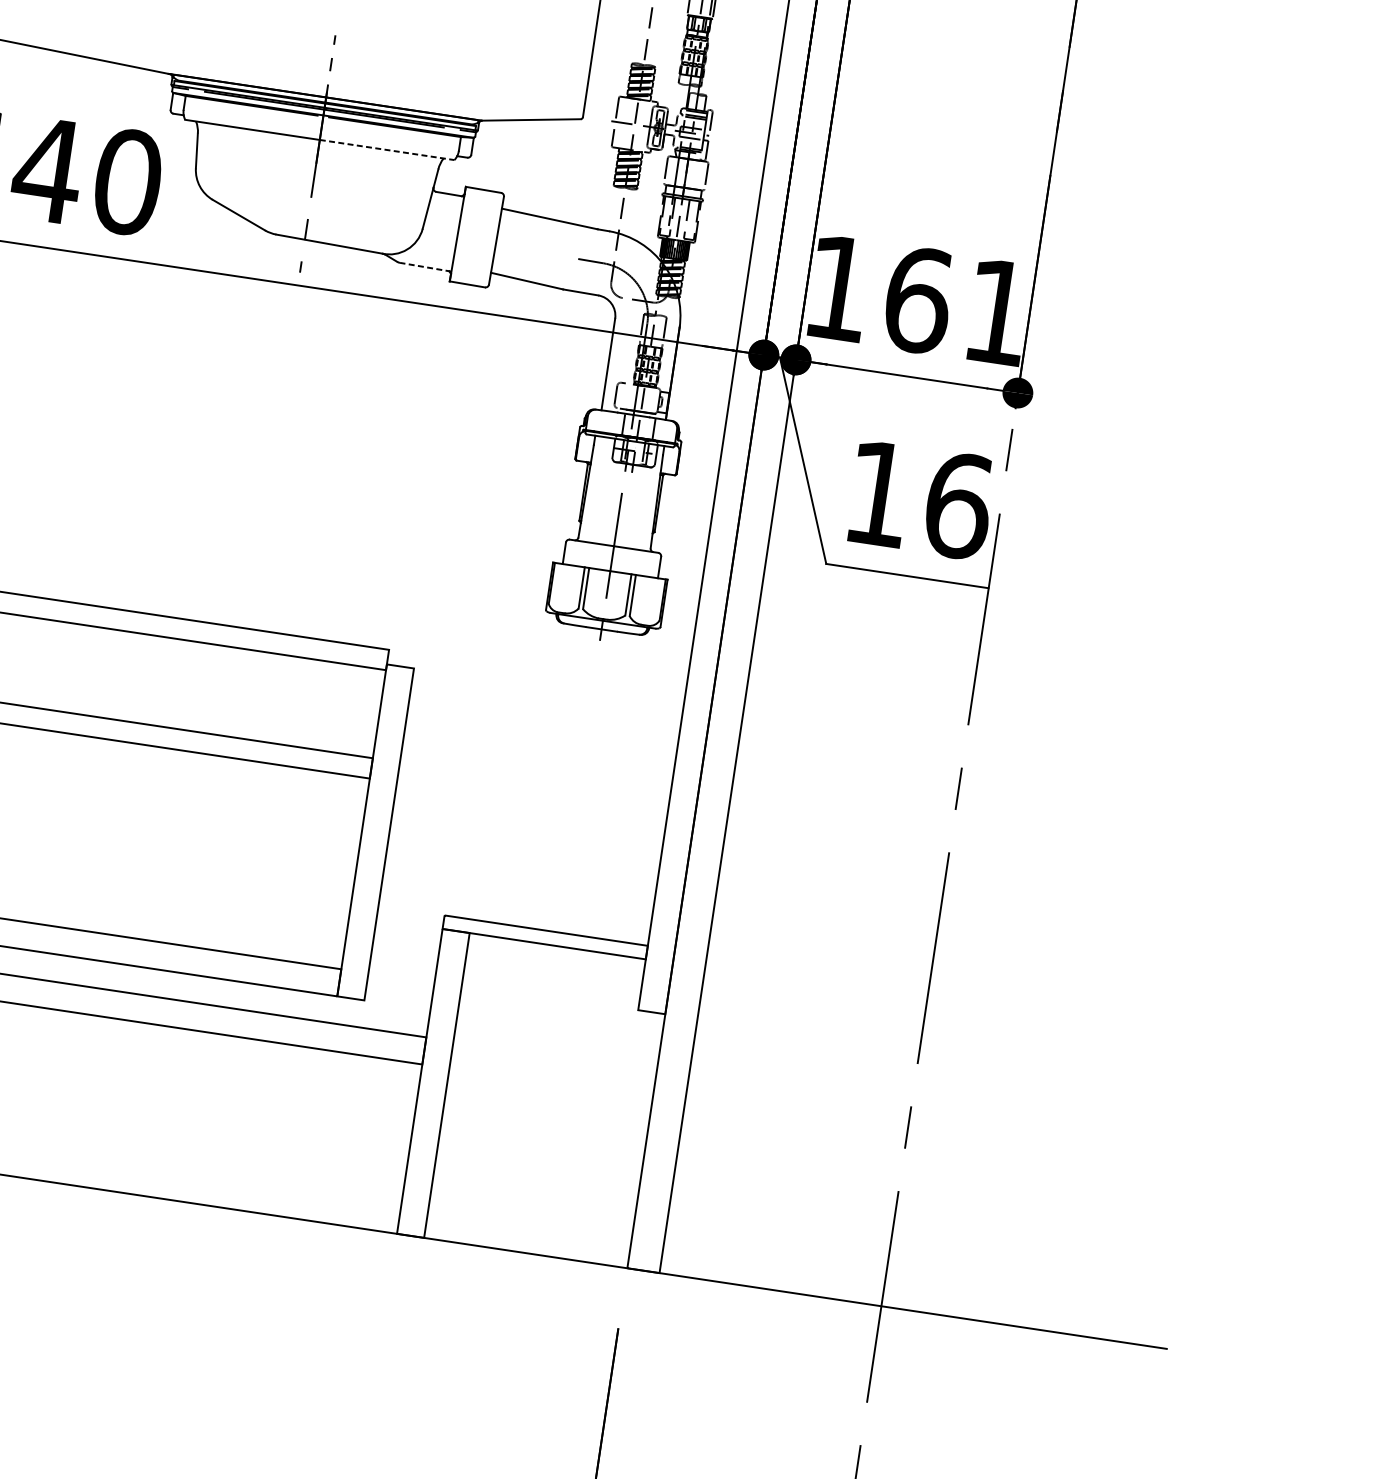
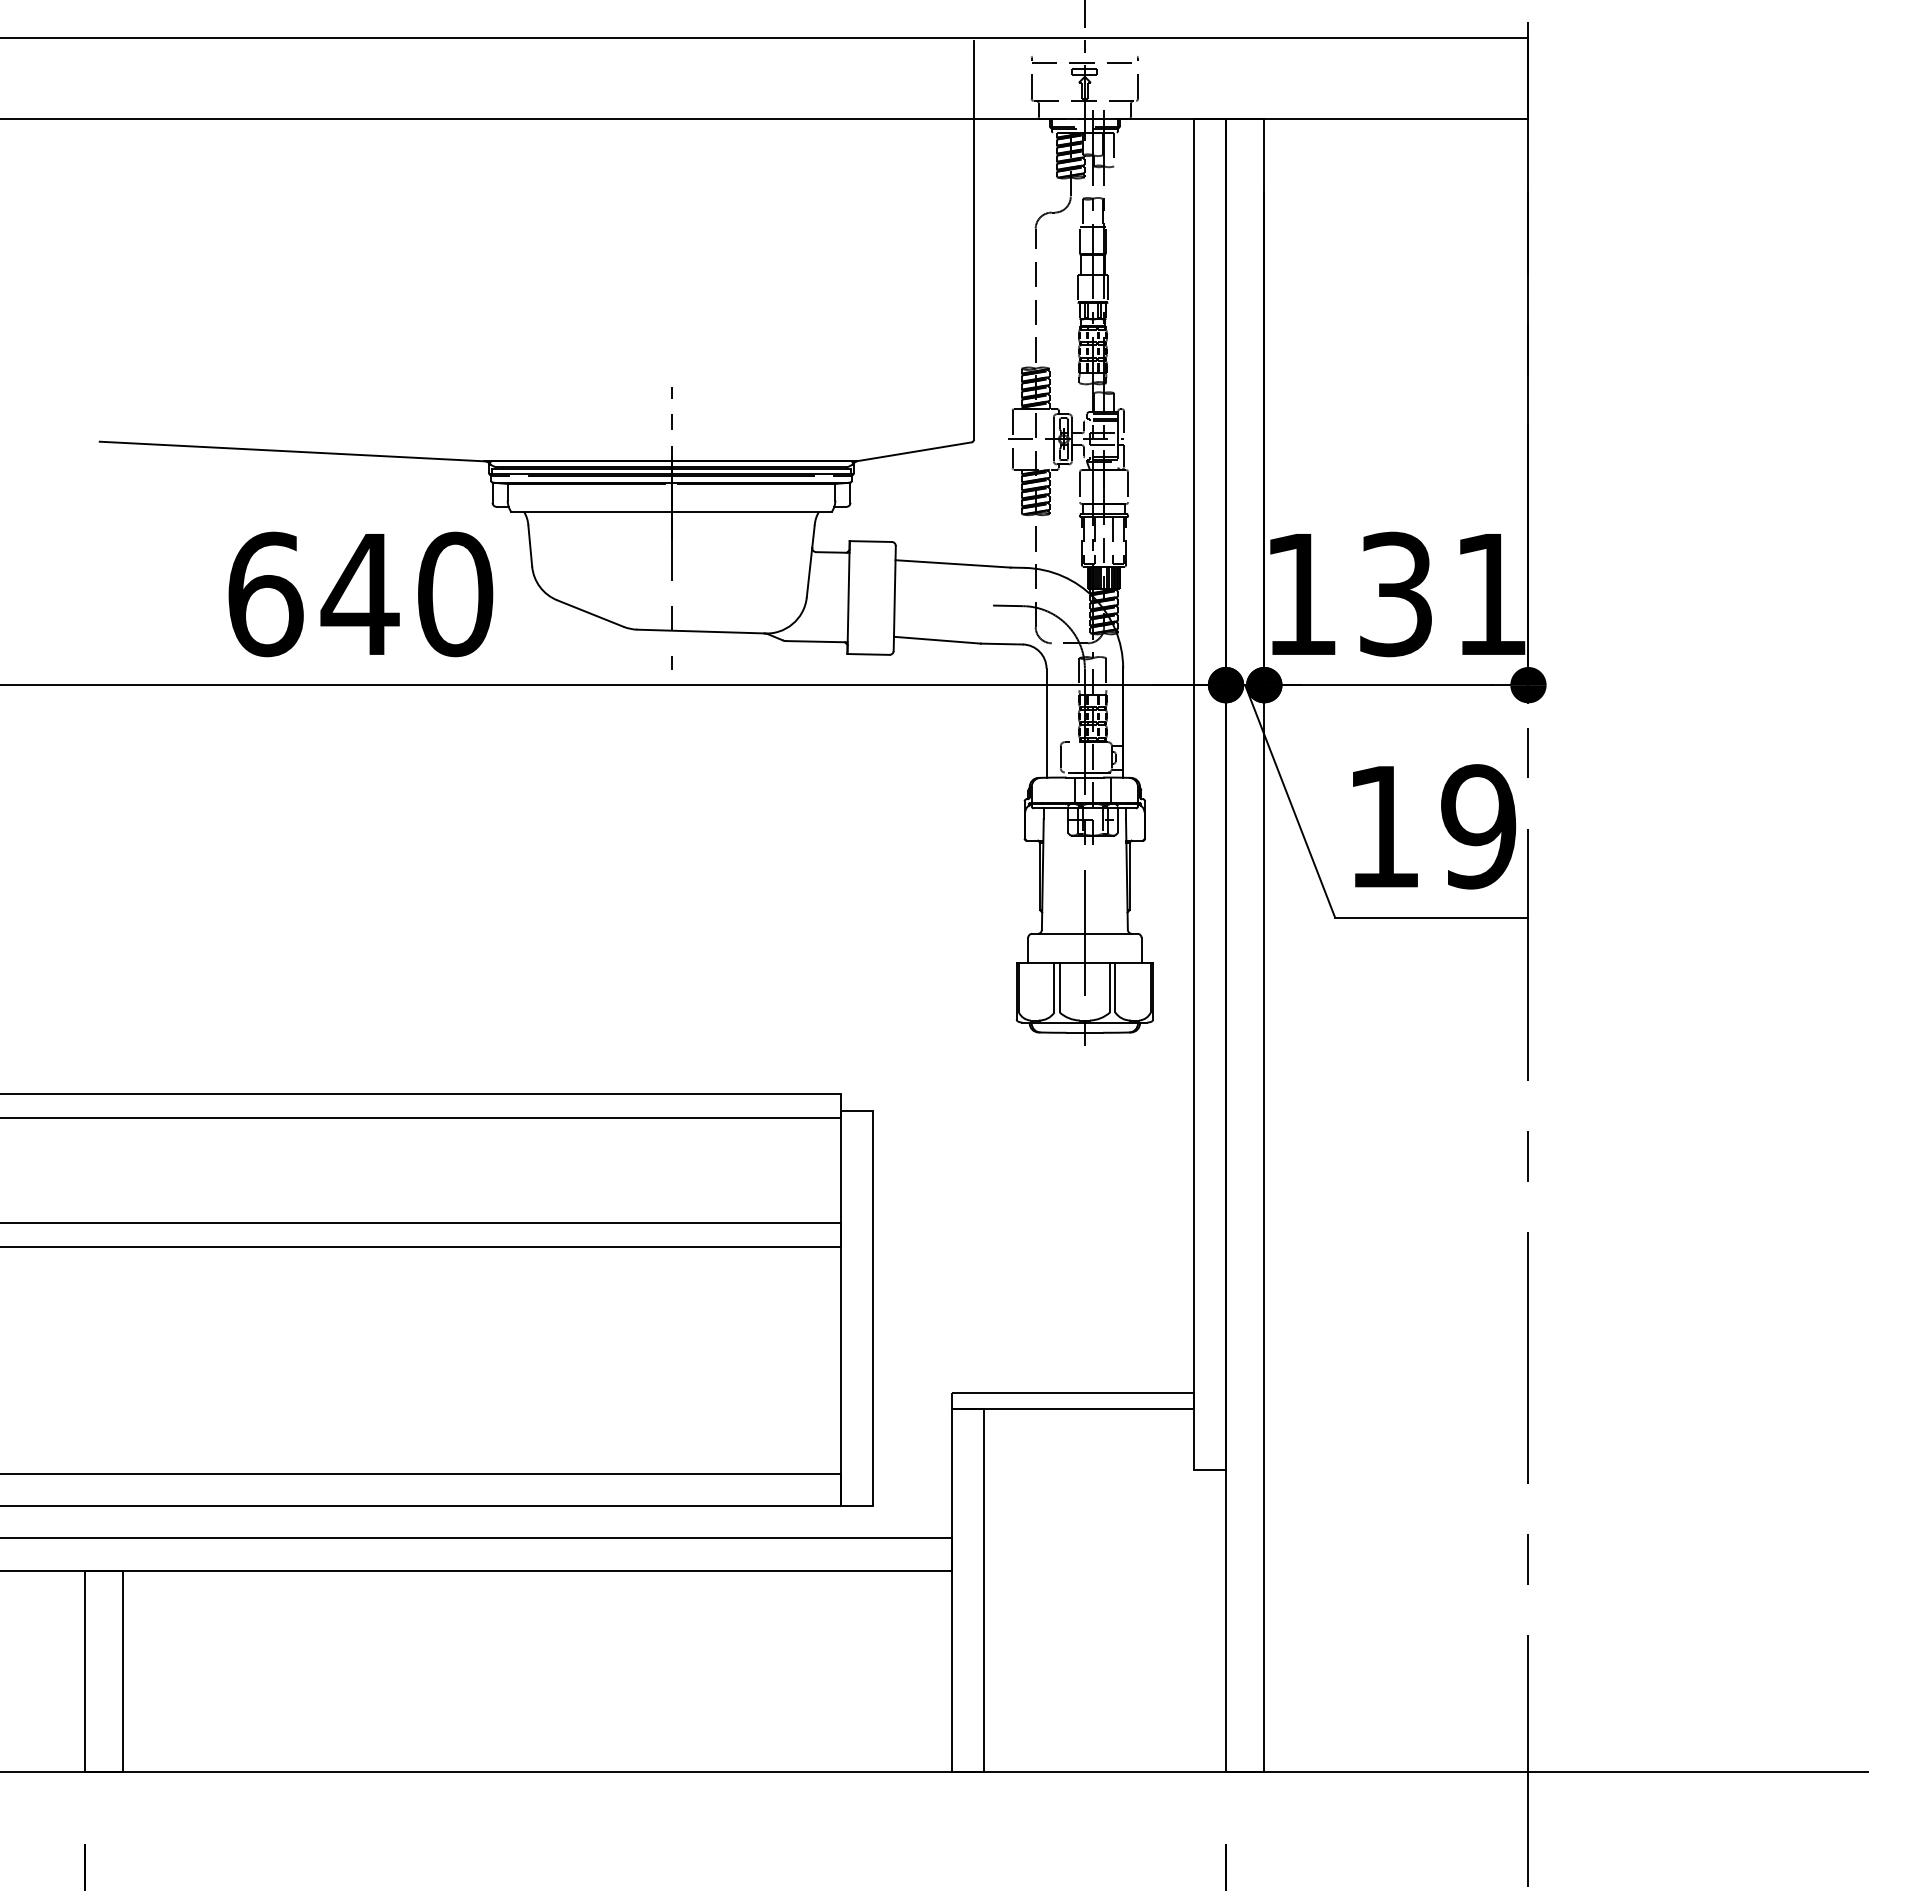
line: (387, 149) -> (752, 511), dashed -> solid
line: (426, 267) -> (817, 641), dashed -> solid
text: (918, 300) -> (1396, 594), 161 -> 131
text: (959, 505) -> (1479, 826), 16 -> 19

